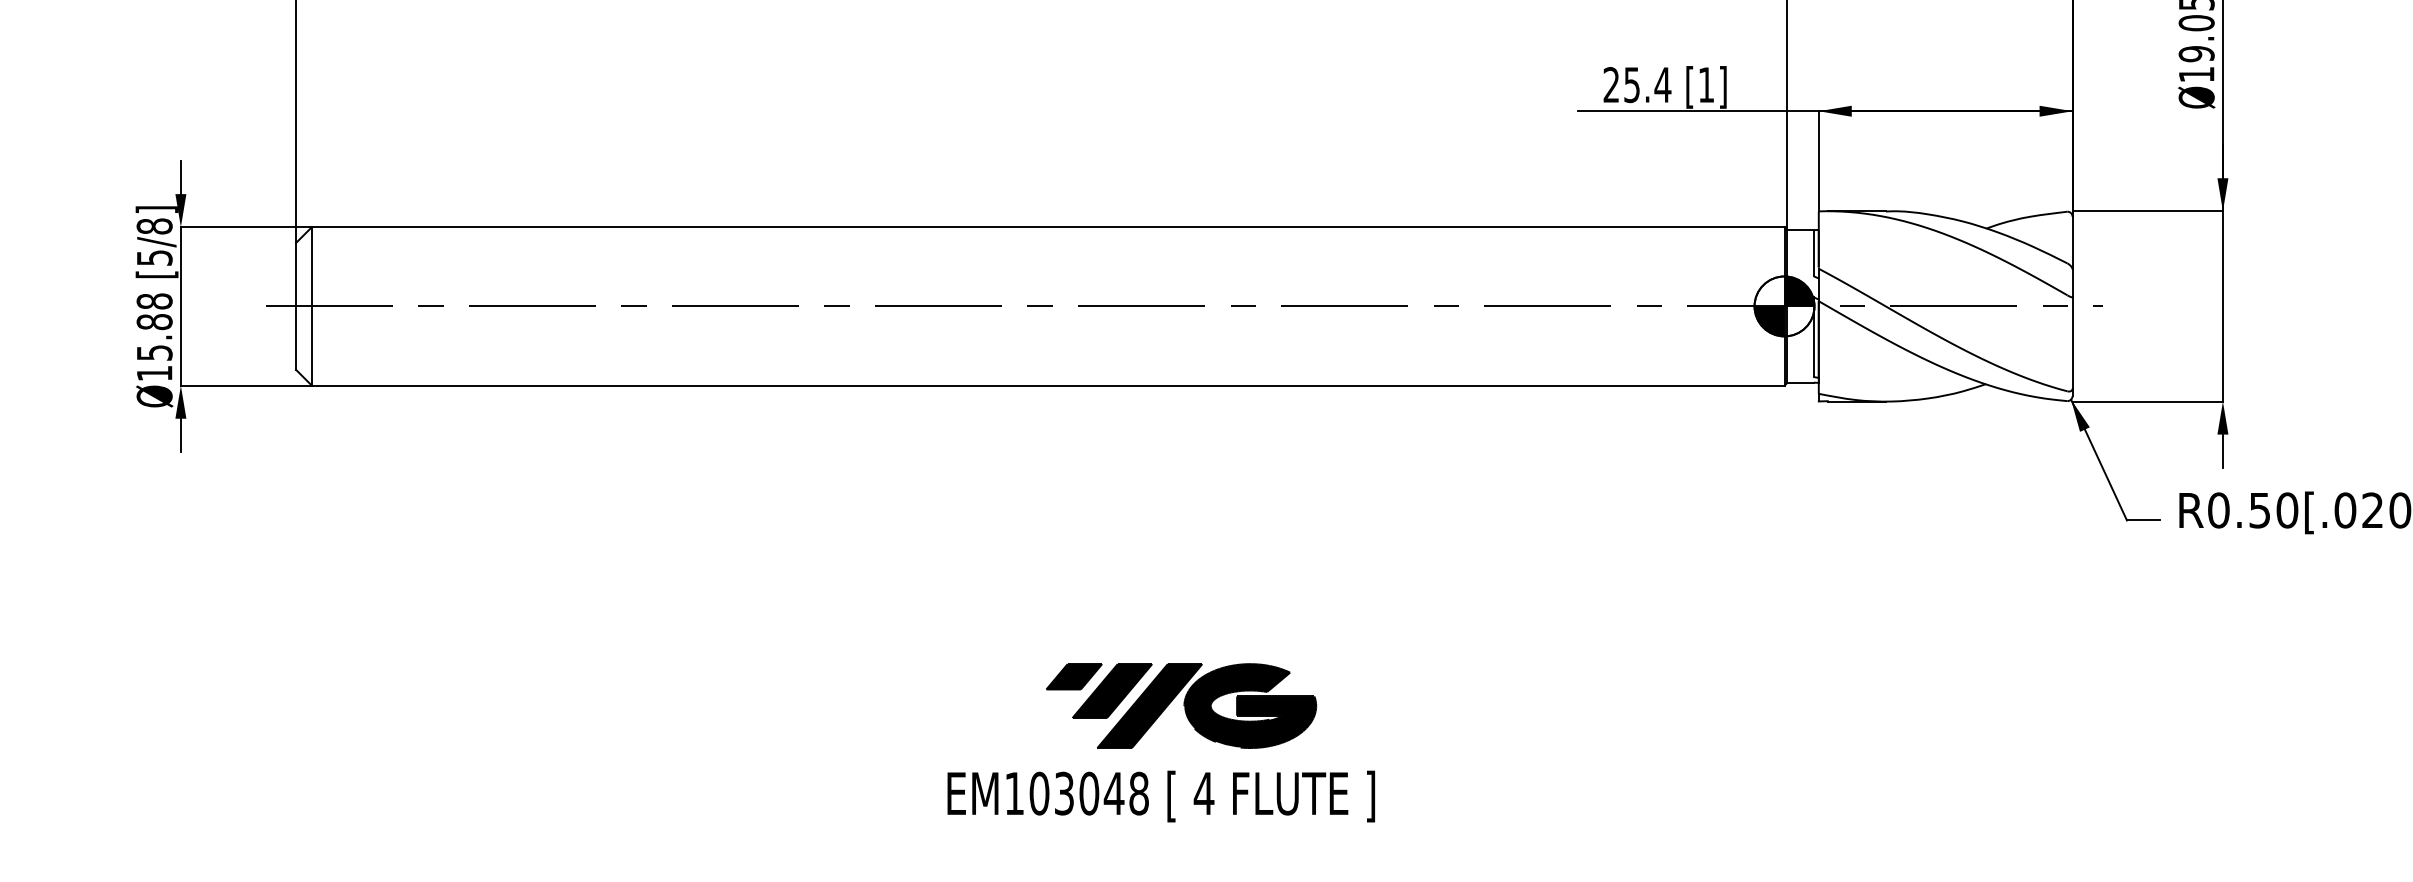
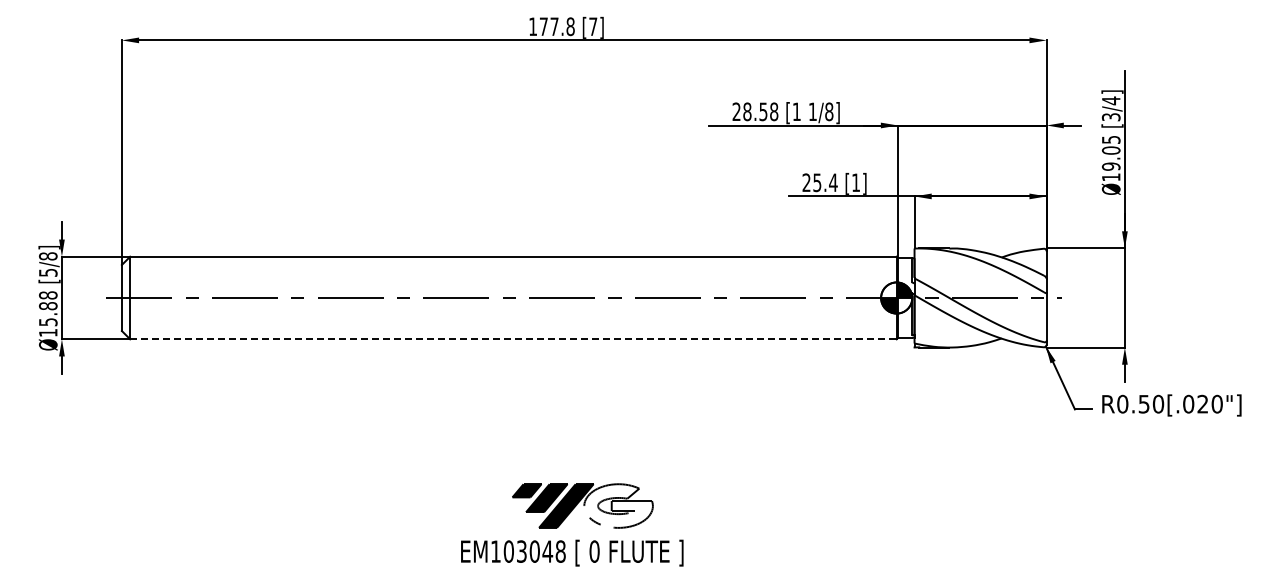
line: (1048, 386) -> (513, 339), solid -> dashed
fill: (1250, 705) -> (618, 505), removed
text: (1203, 793) -> (594, 551), 4 -> 0

